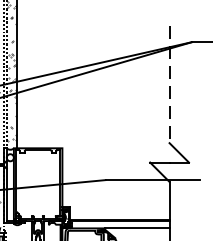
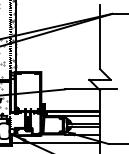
line: (170, 85) -> (100, 37), dashed -> solid

